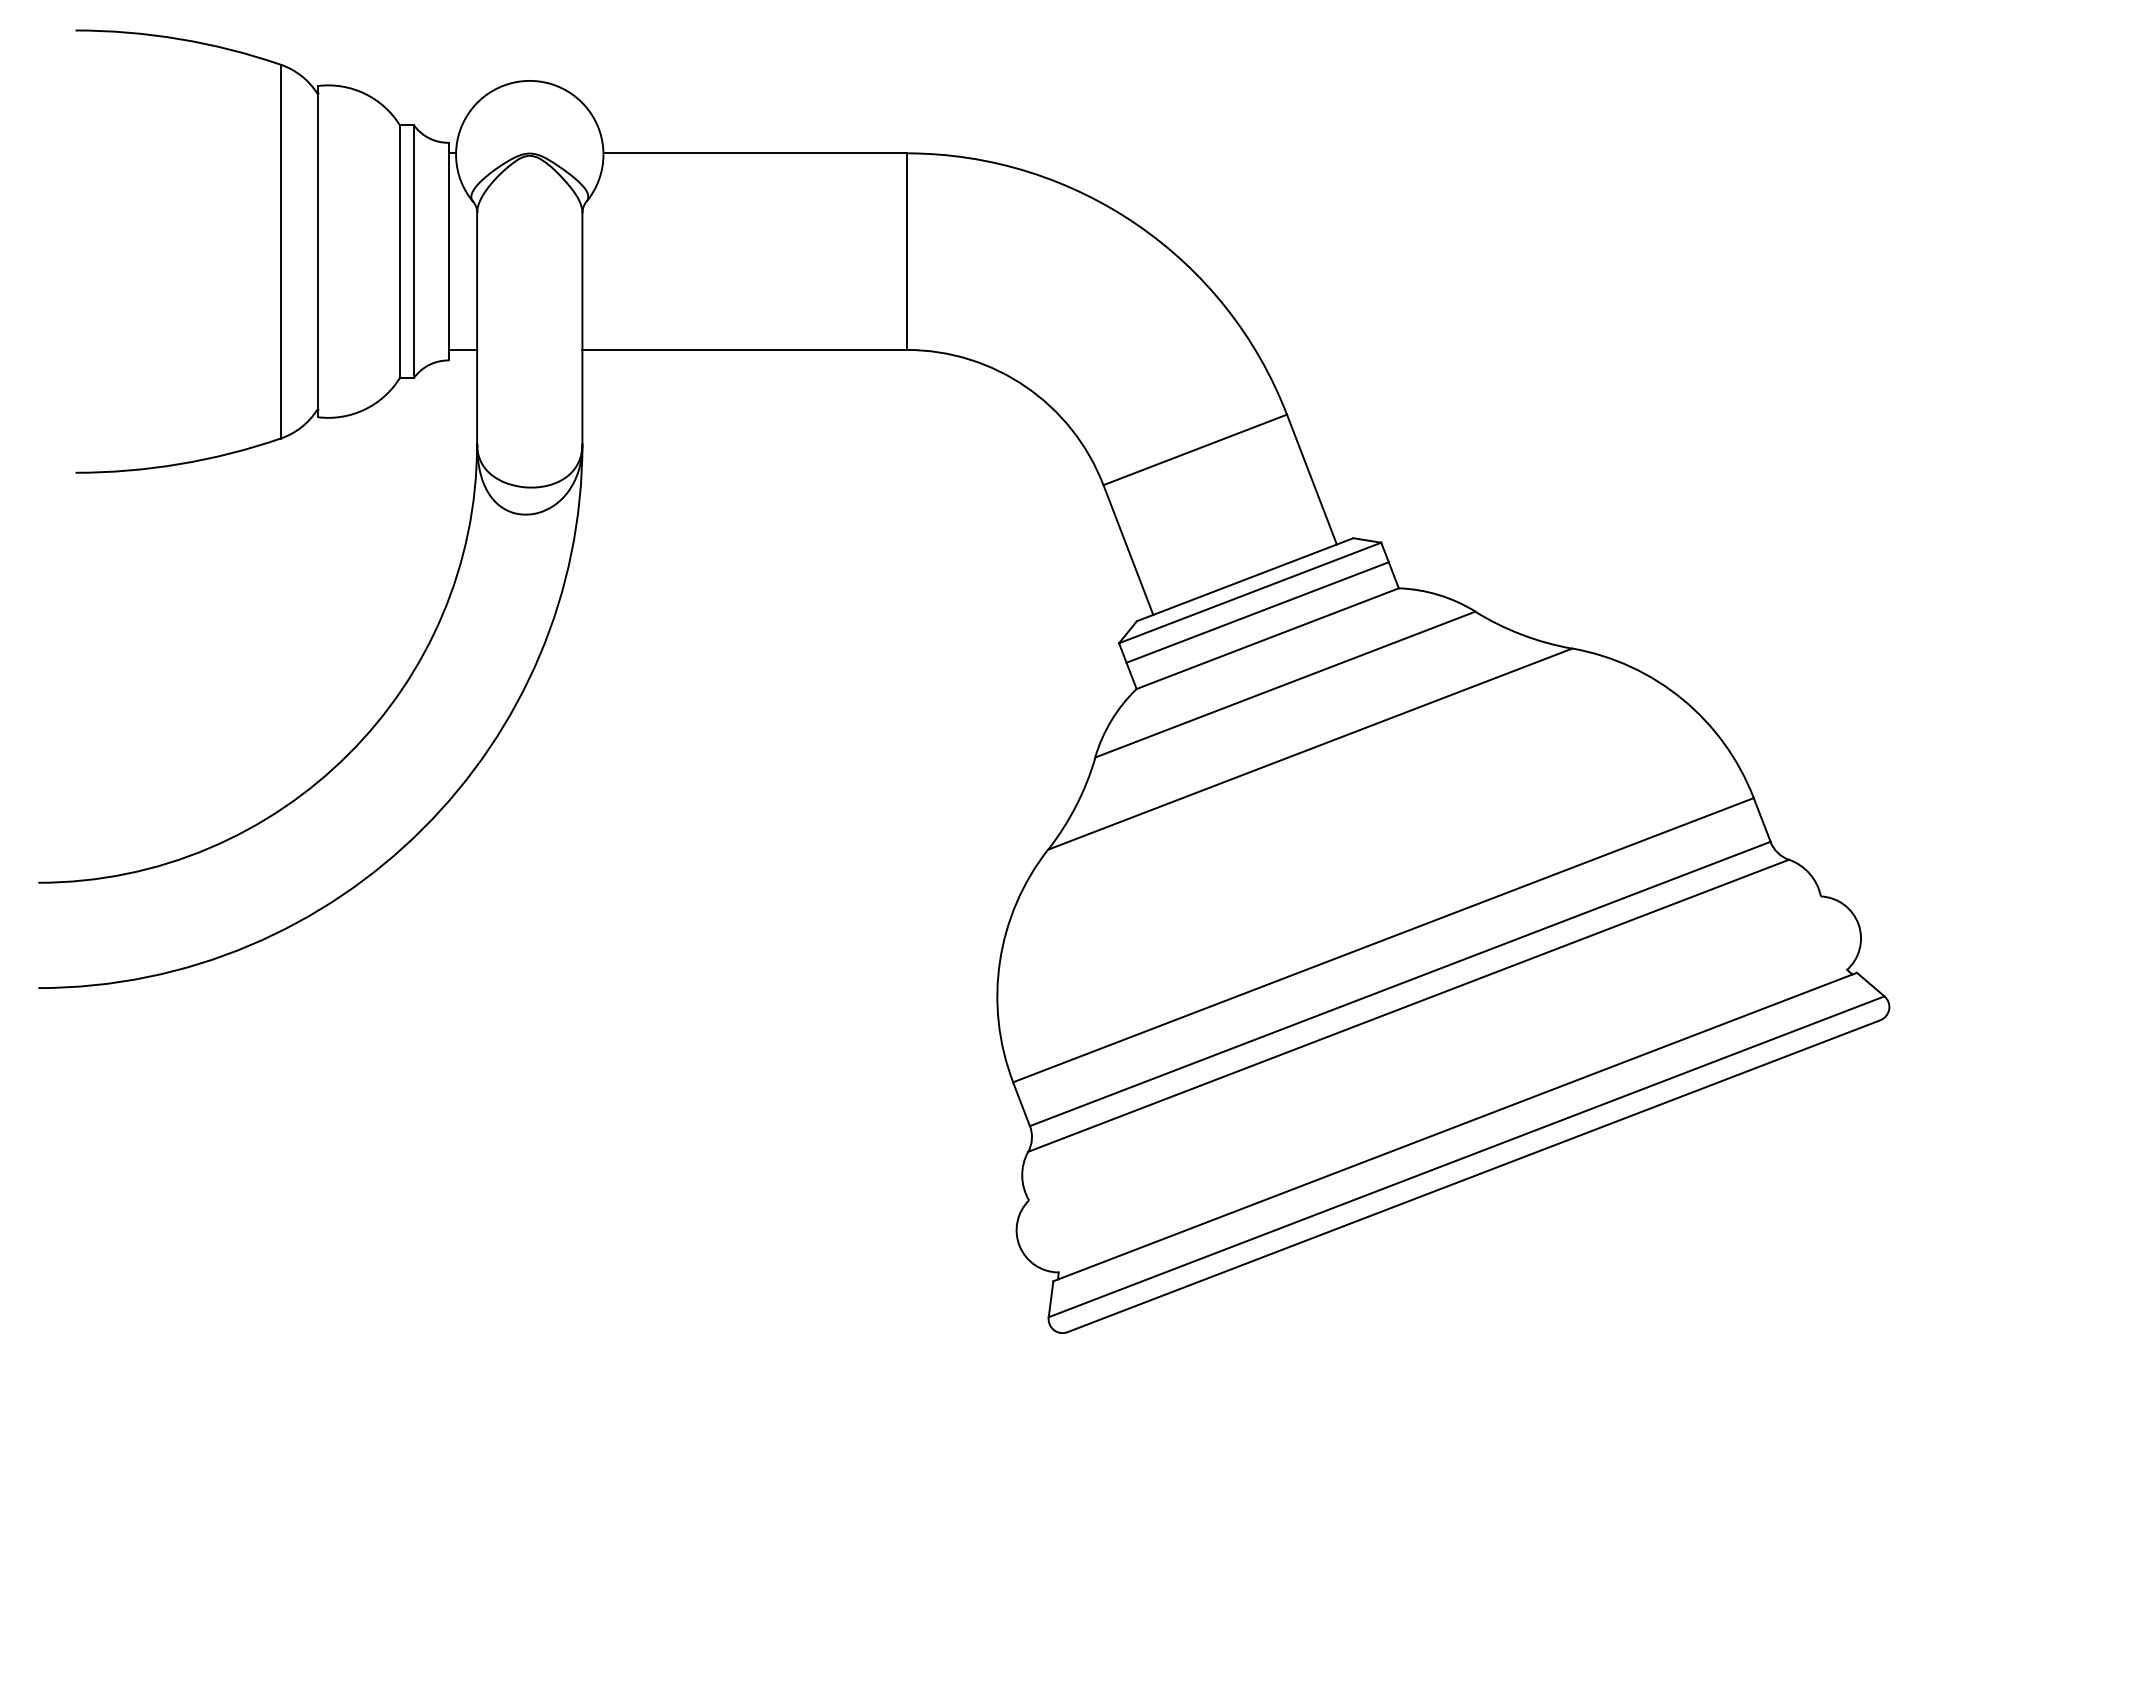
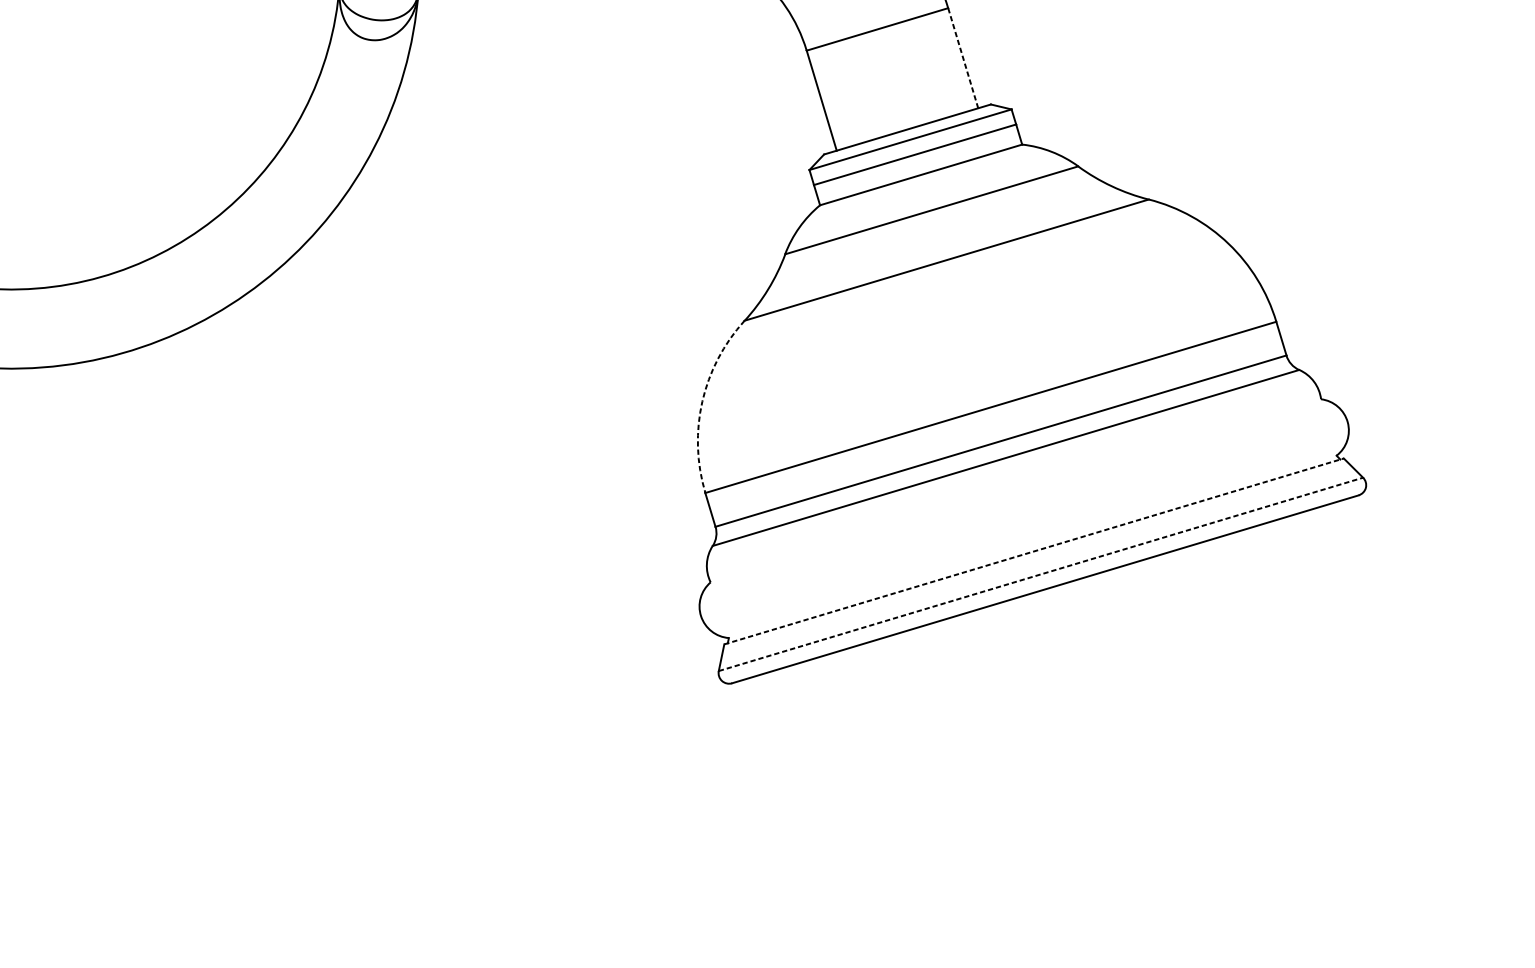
line: (1311, 479) -> (962, 58), solid -> dashed
arc: (999, 961) -> (701, 401), solid -> dashed
line: (1455, 1126) -> (1034, 551), solid -> dashed
line: (1466, 1156) -> (1040, 574), solid -> dashed

